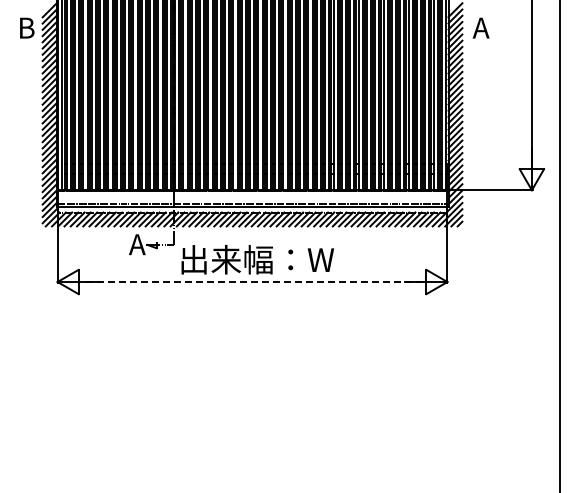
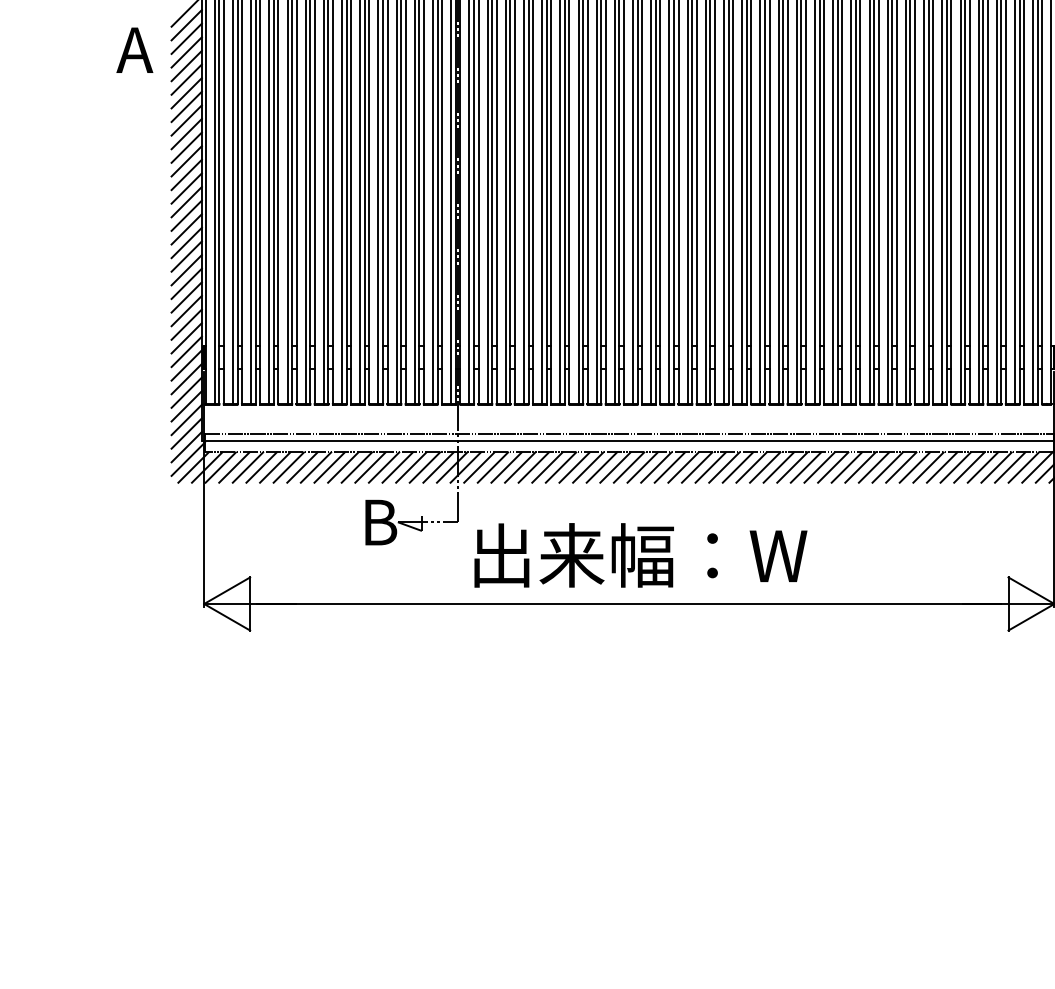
text: (25, 27) -> (134, 48), B -> A
text: (137, 244) -> (378, 522), A -> B
line: (252, 282) -> (629, 605), dashed -> solid

